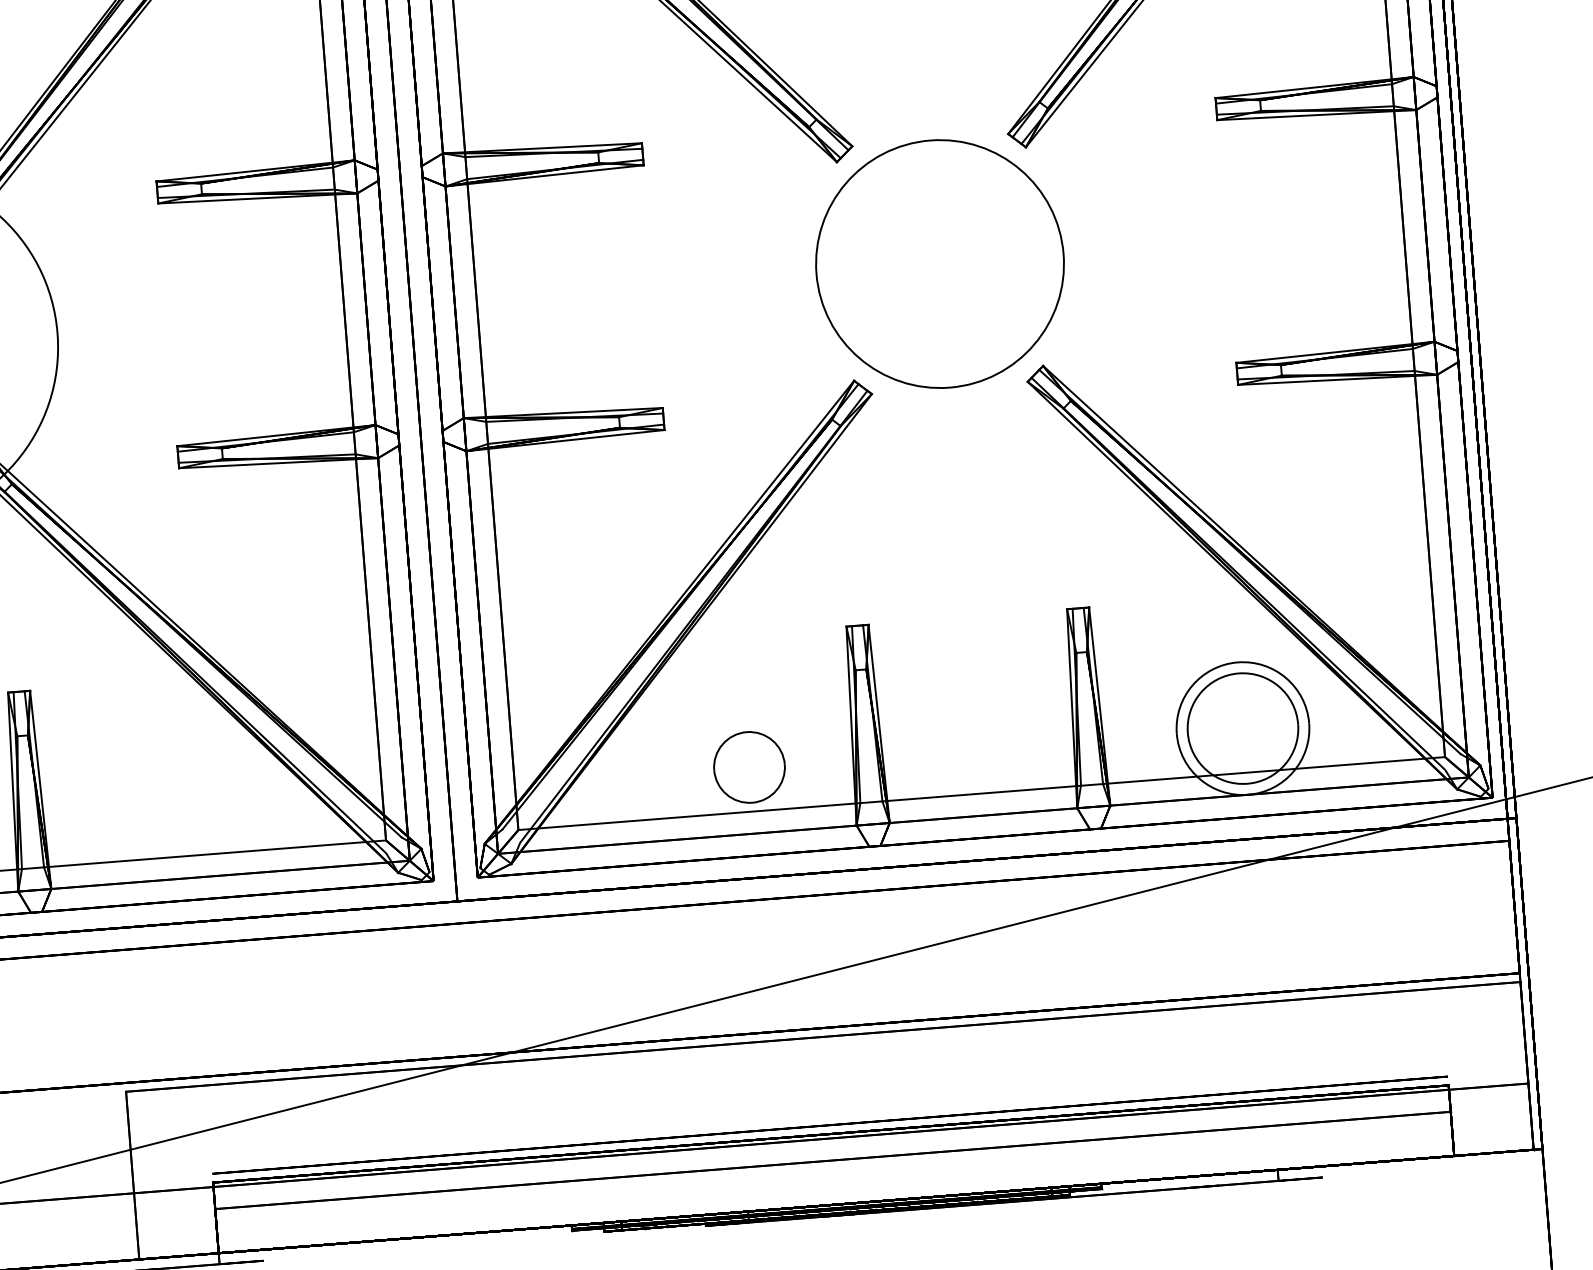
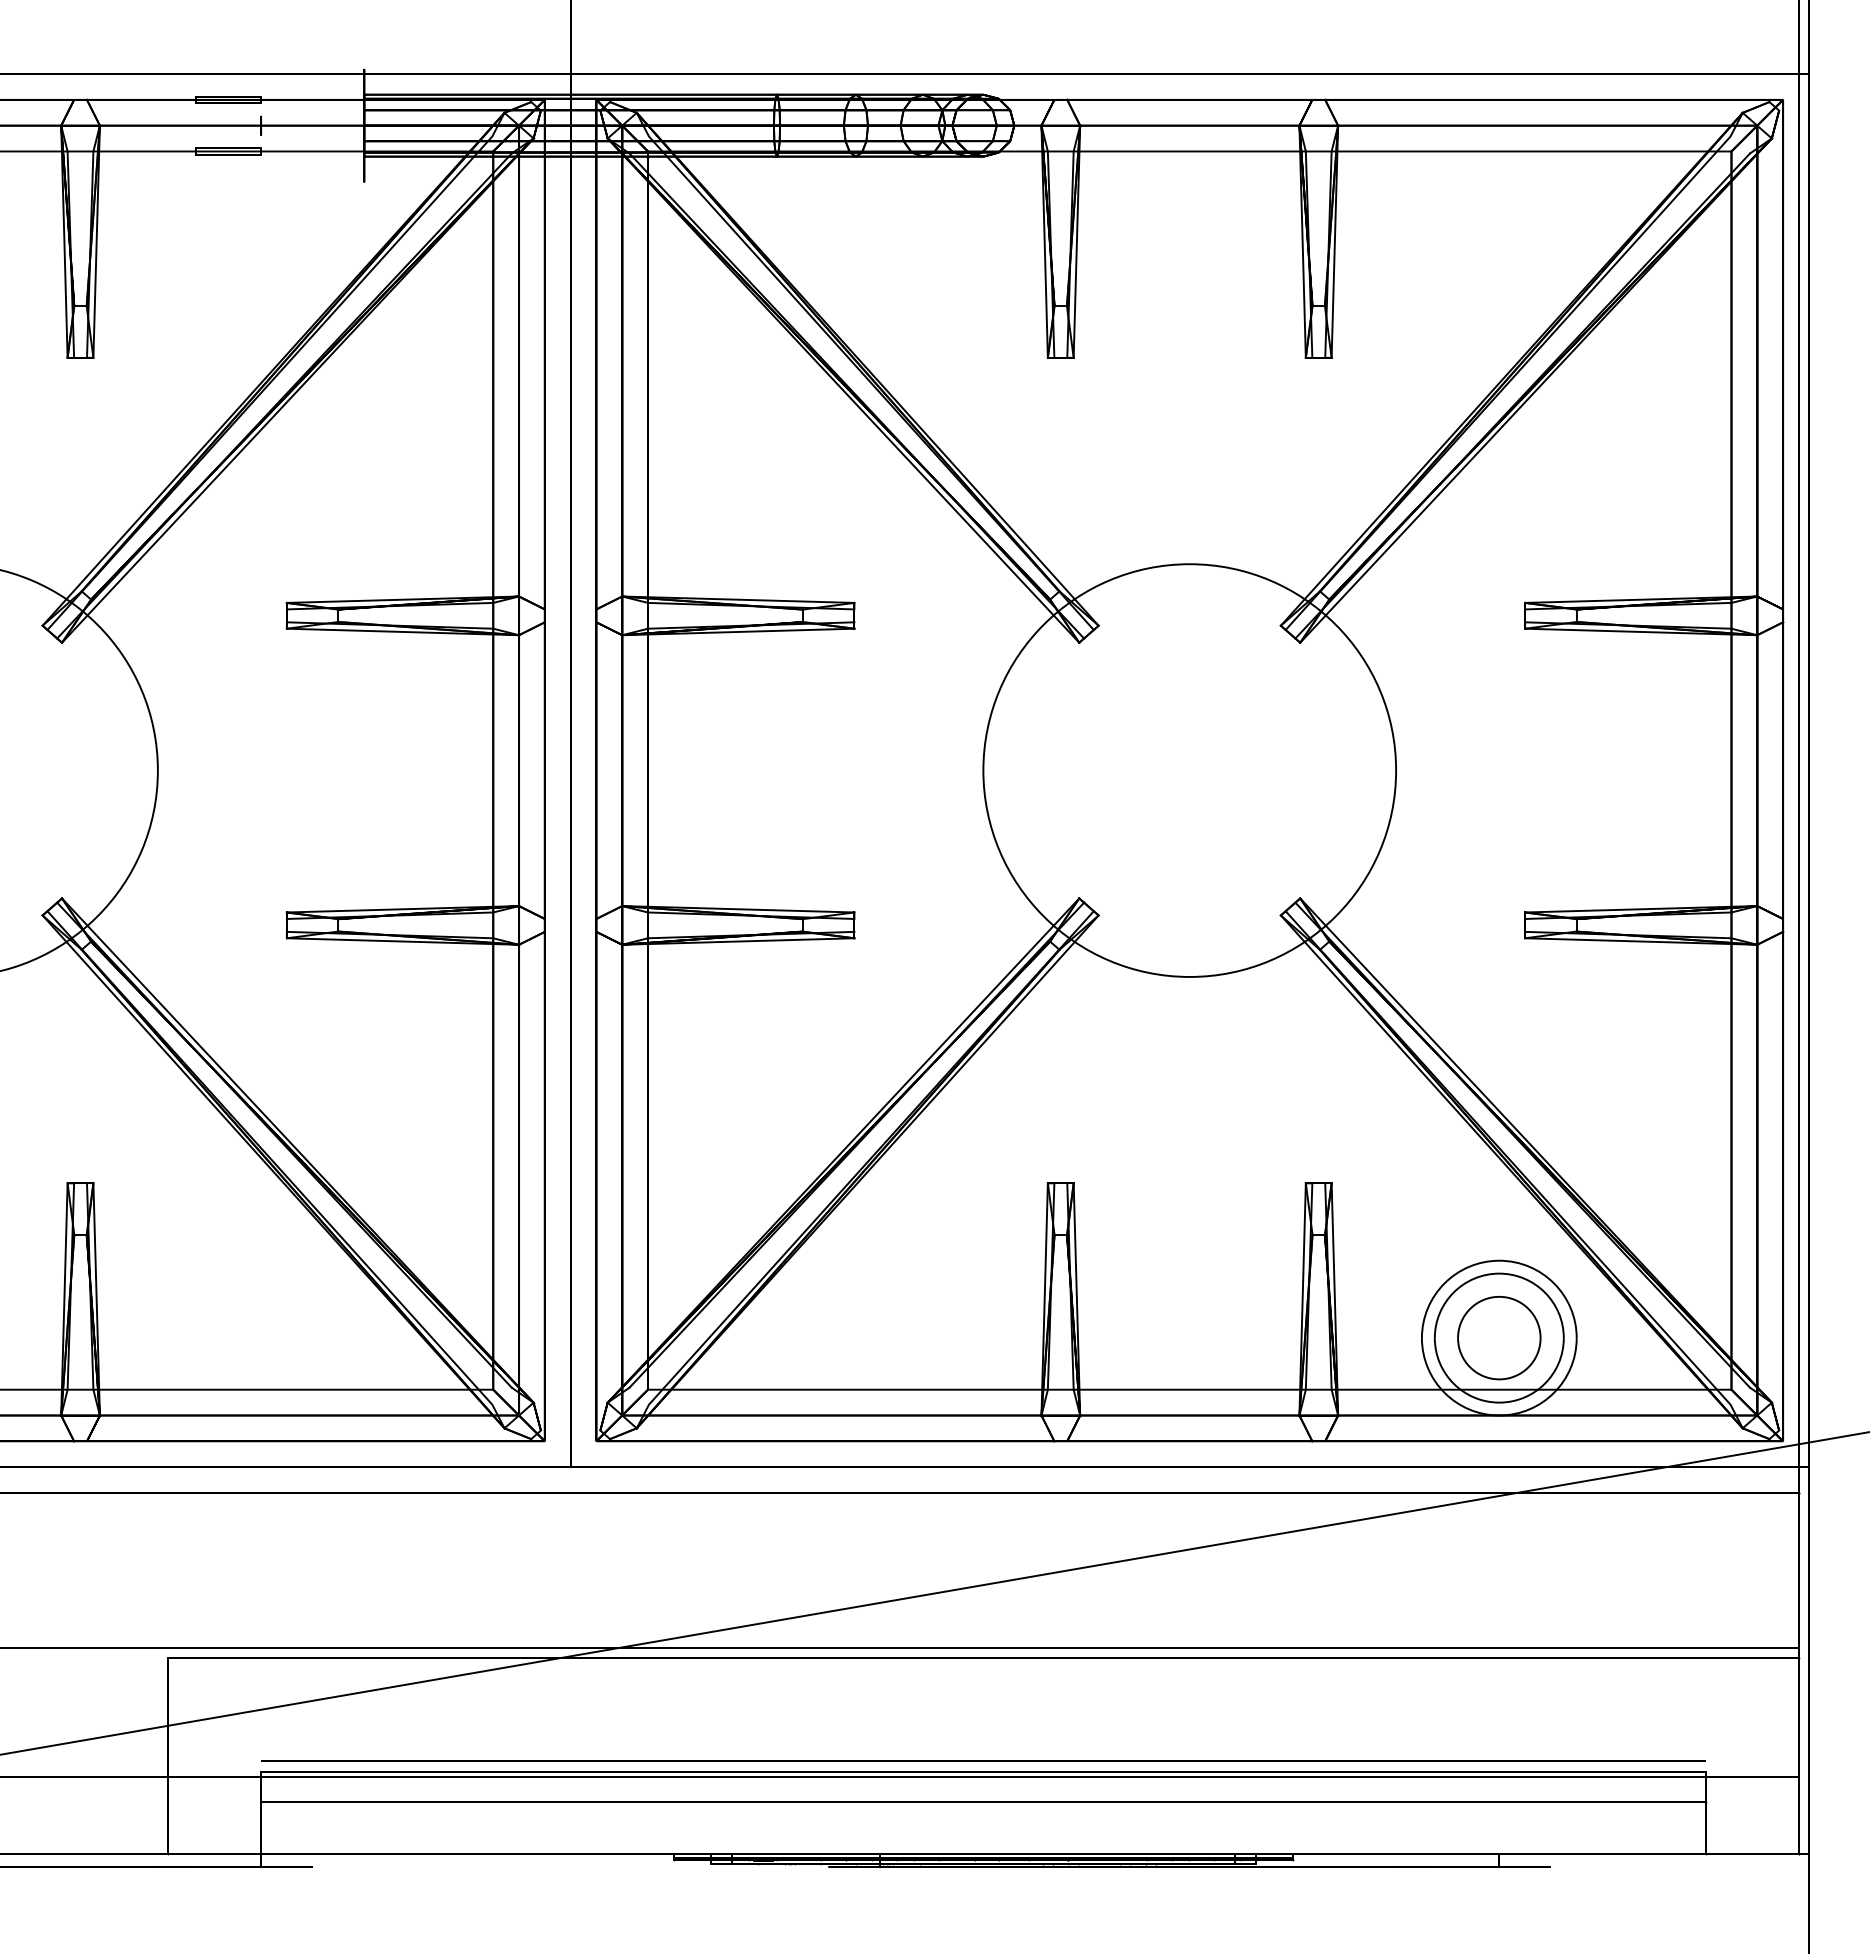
circle: (939, 264) -> (1189, 770), size x1.43
part: (749, 767) -> (1499, 1338), moved

